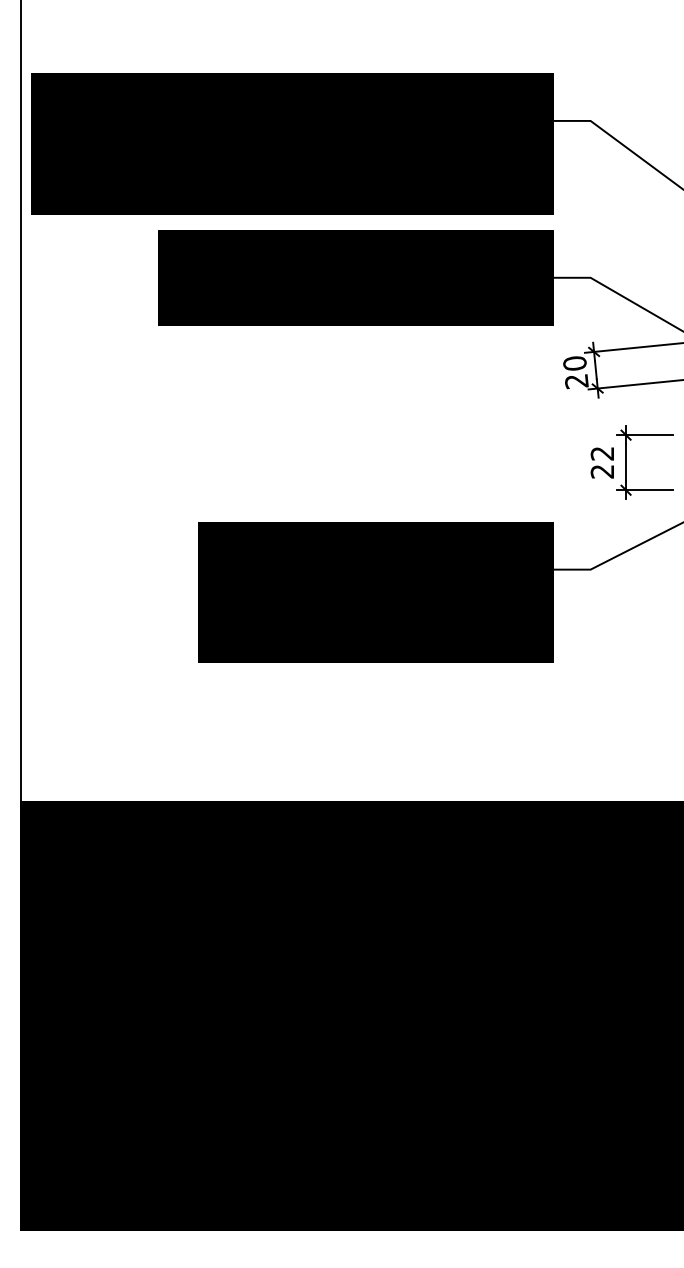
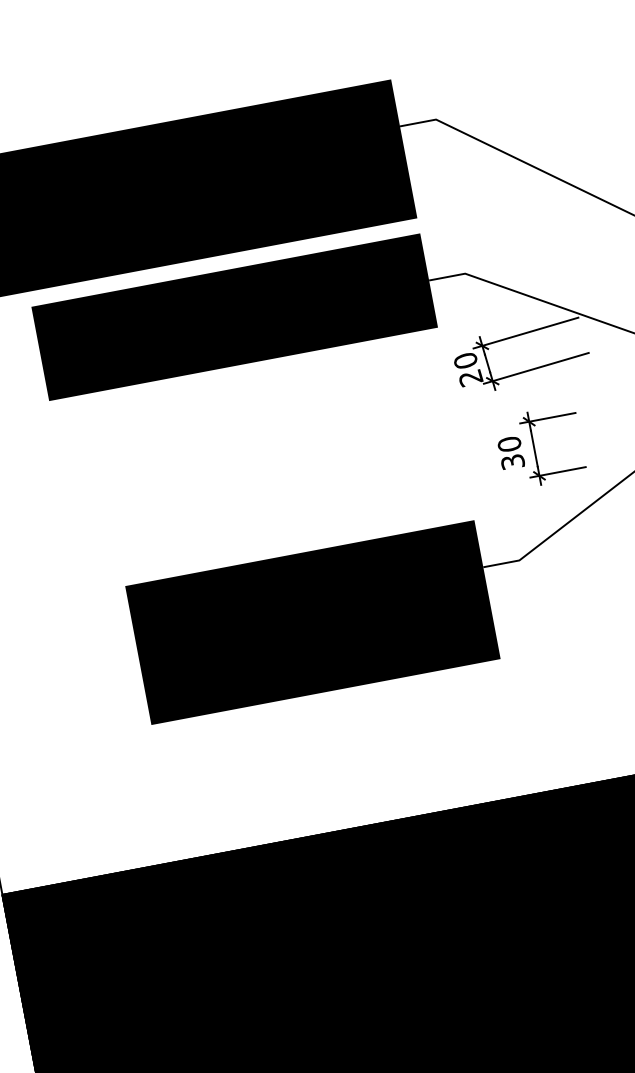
text: (602, 462) -> (511, 452), 22 -> 30

